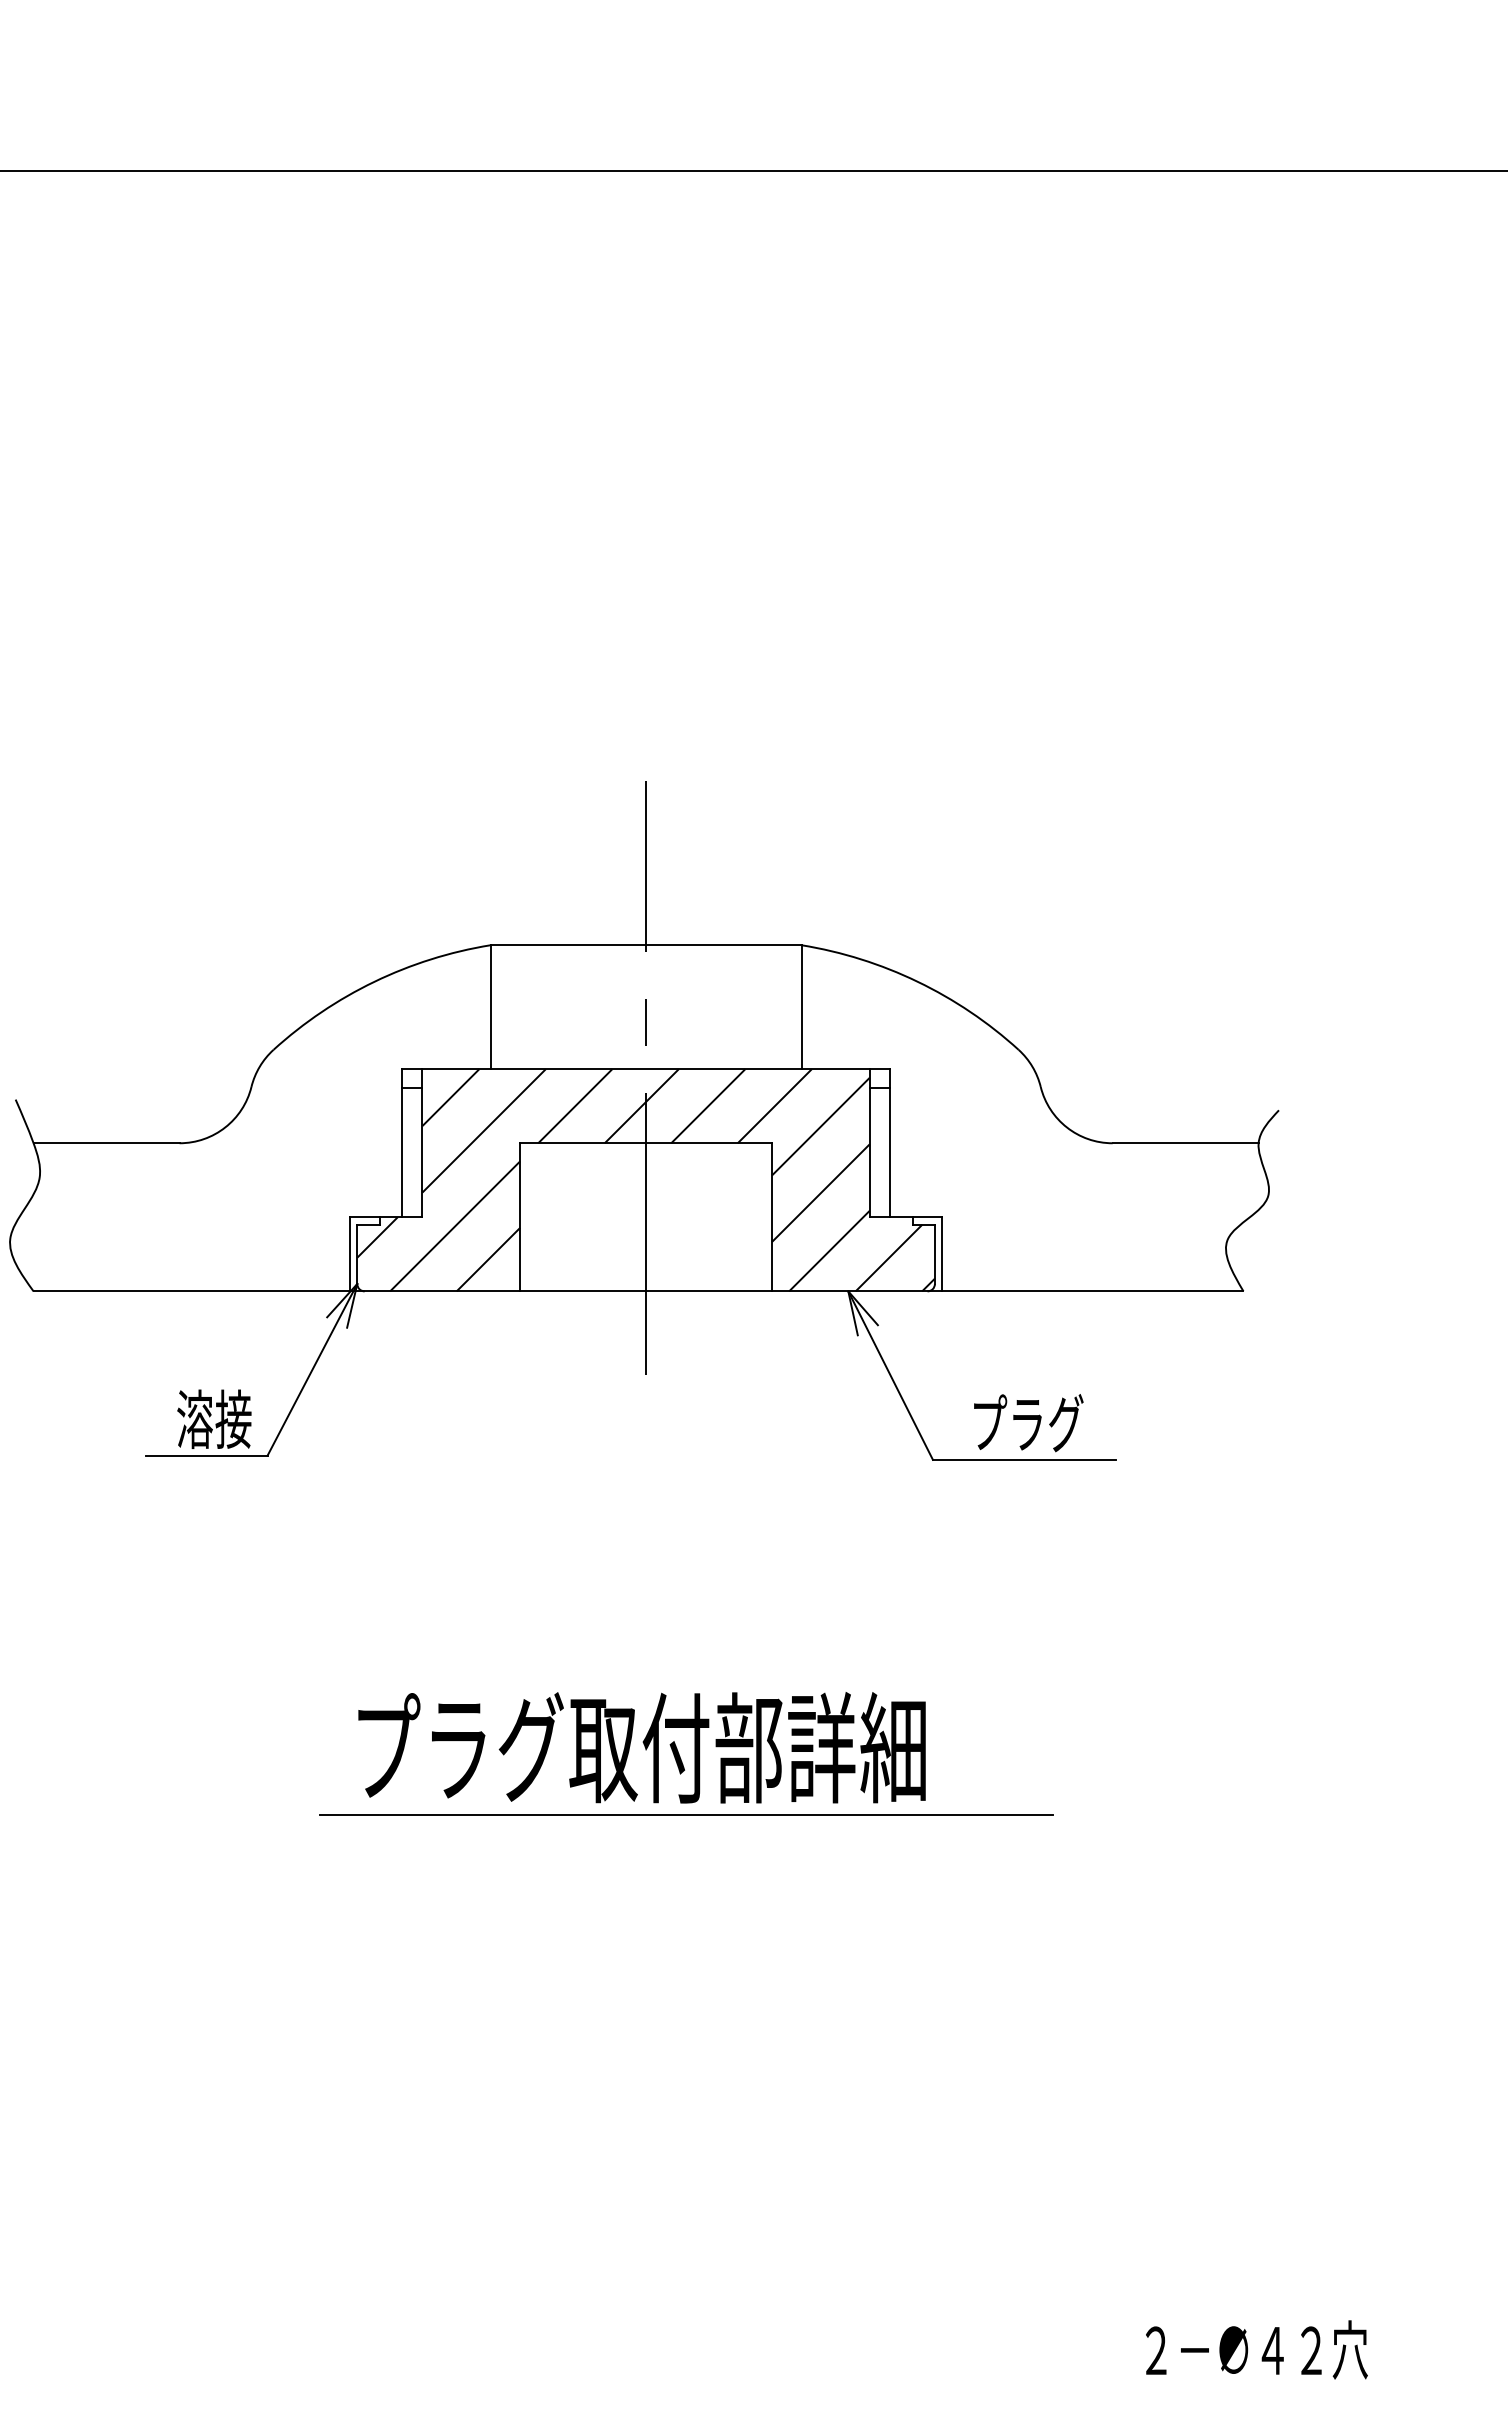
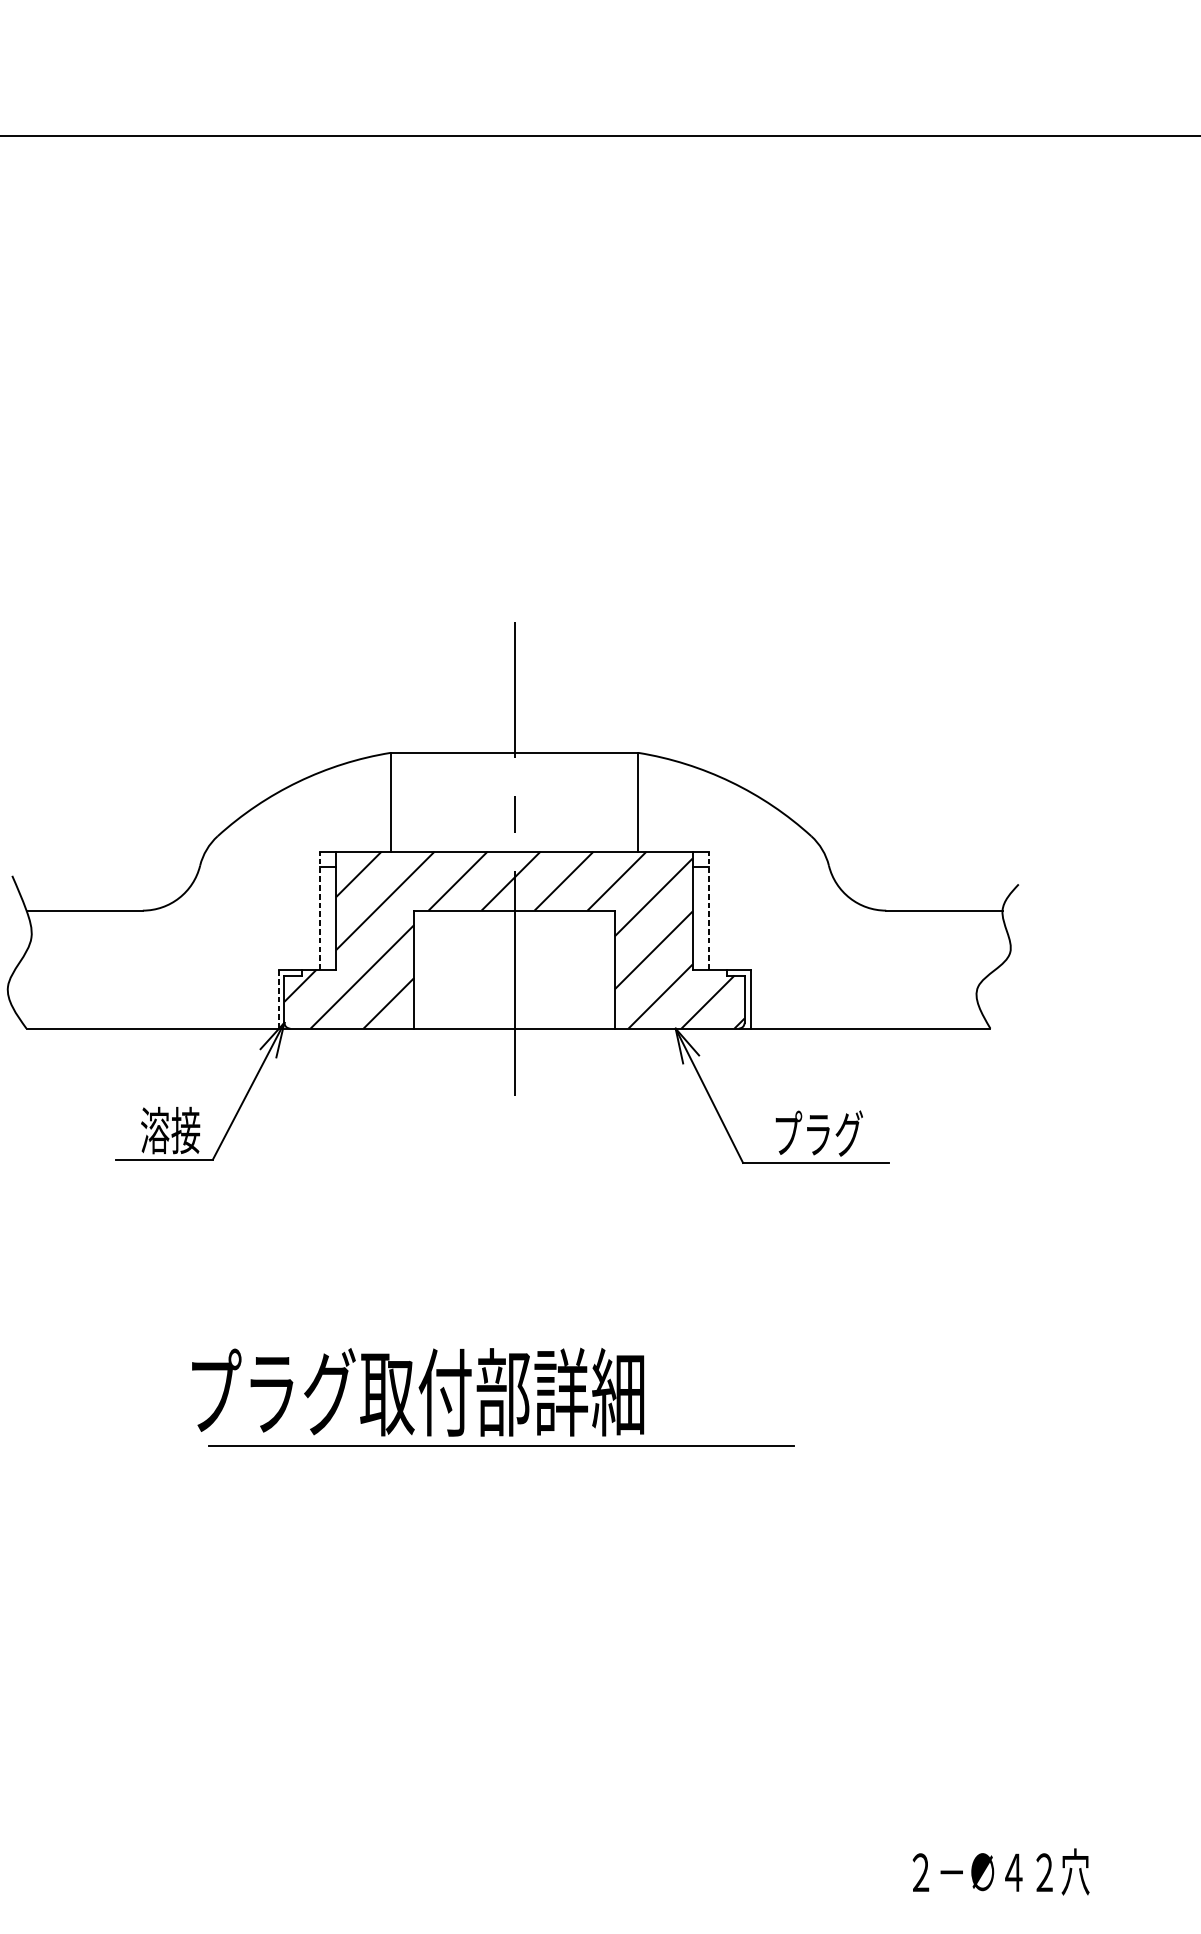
line: (401, 1142) -> (319, 910), solid -> dashed
line: (890, 1142) -> (709, 910), solid -> dashed
line: (349, 1253) -> (278, 998), solid -> dashed
text: (641, 1747) -> (417, 1392), moved
line: (686, 1814) -> (501, 1445), moved

